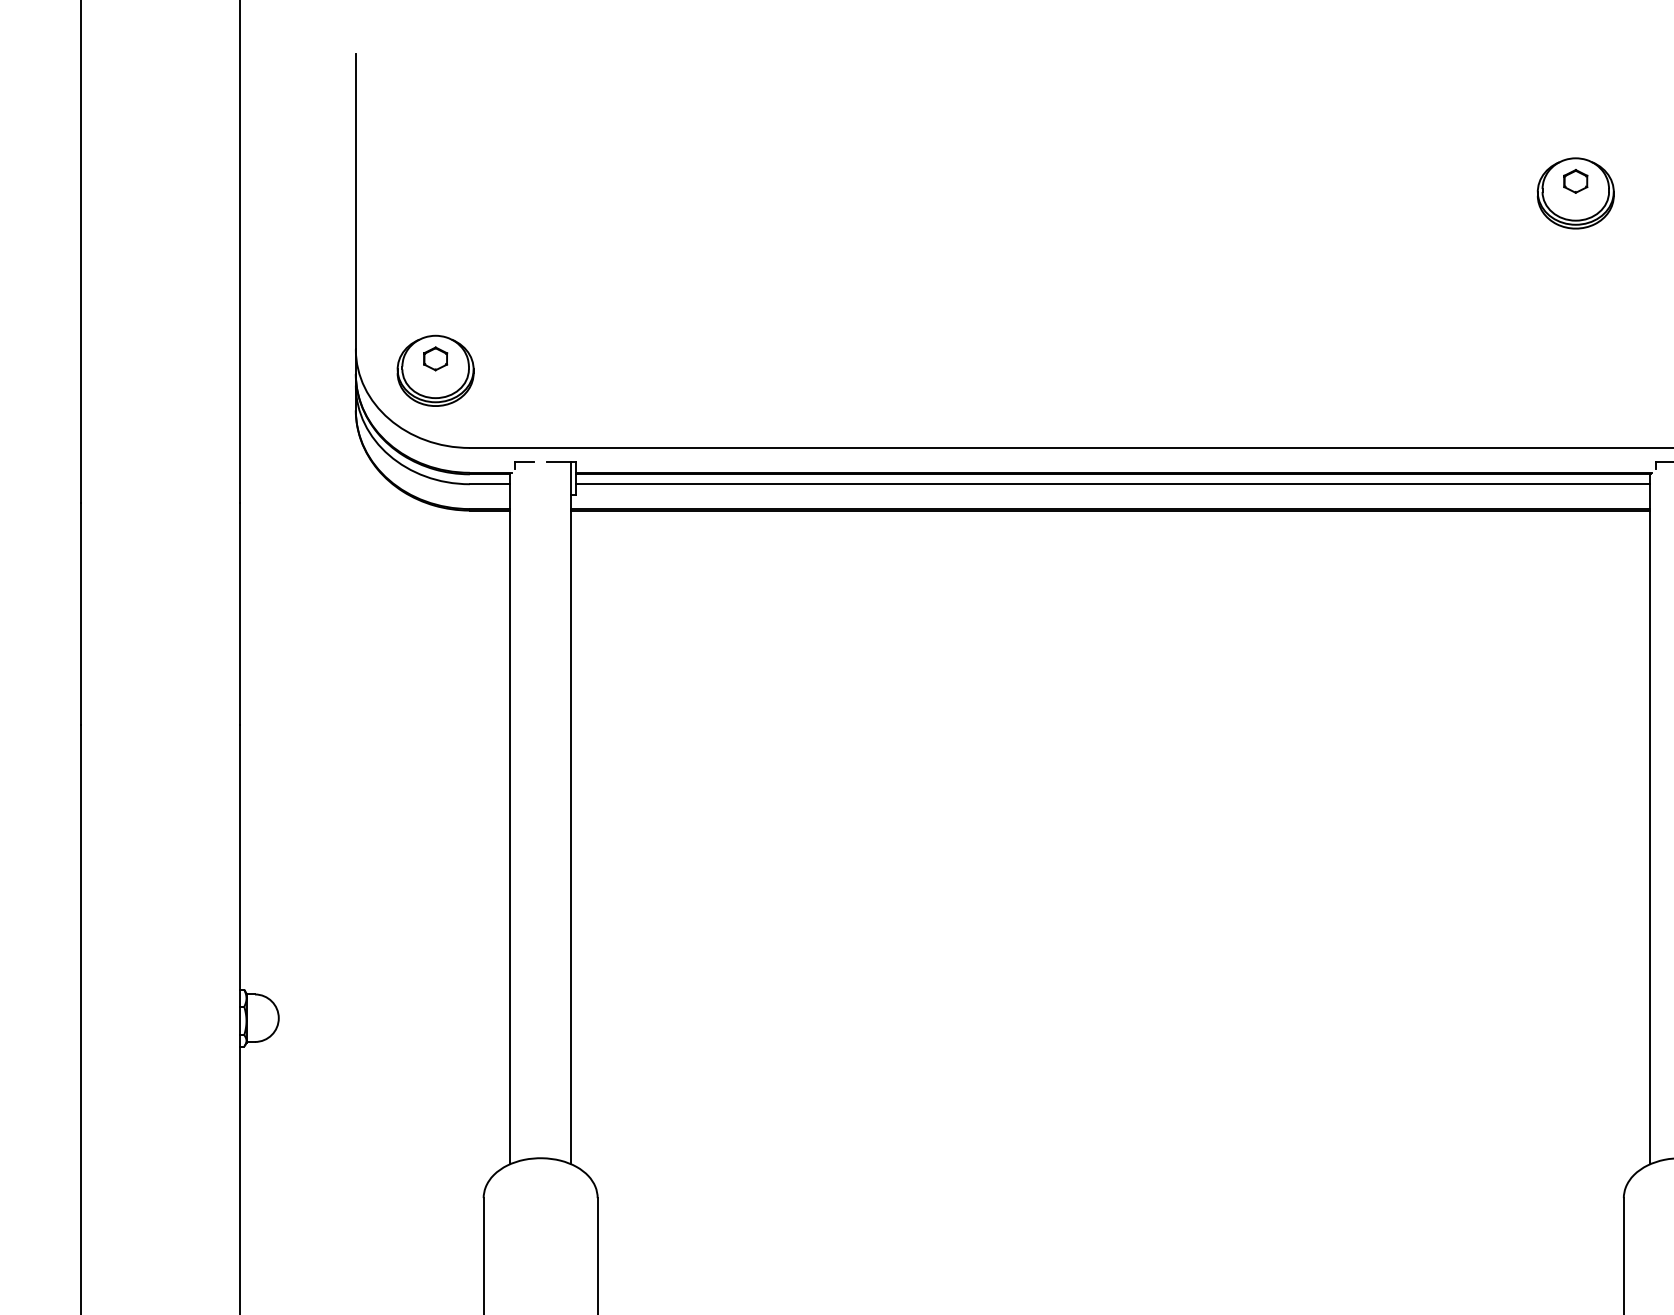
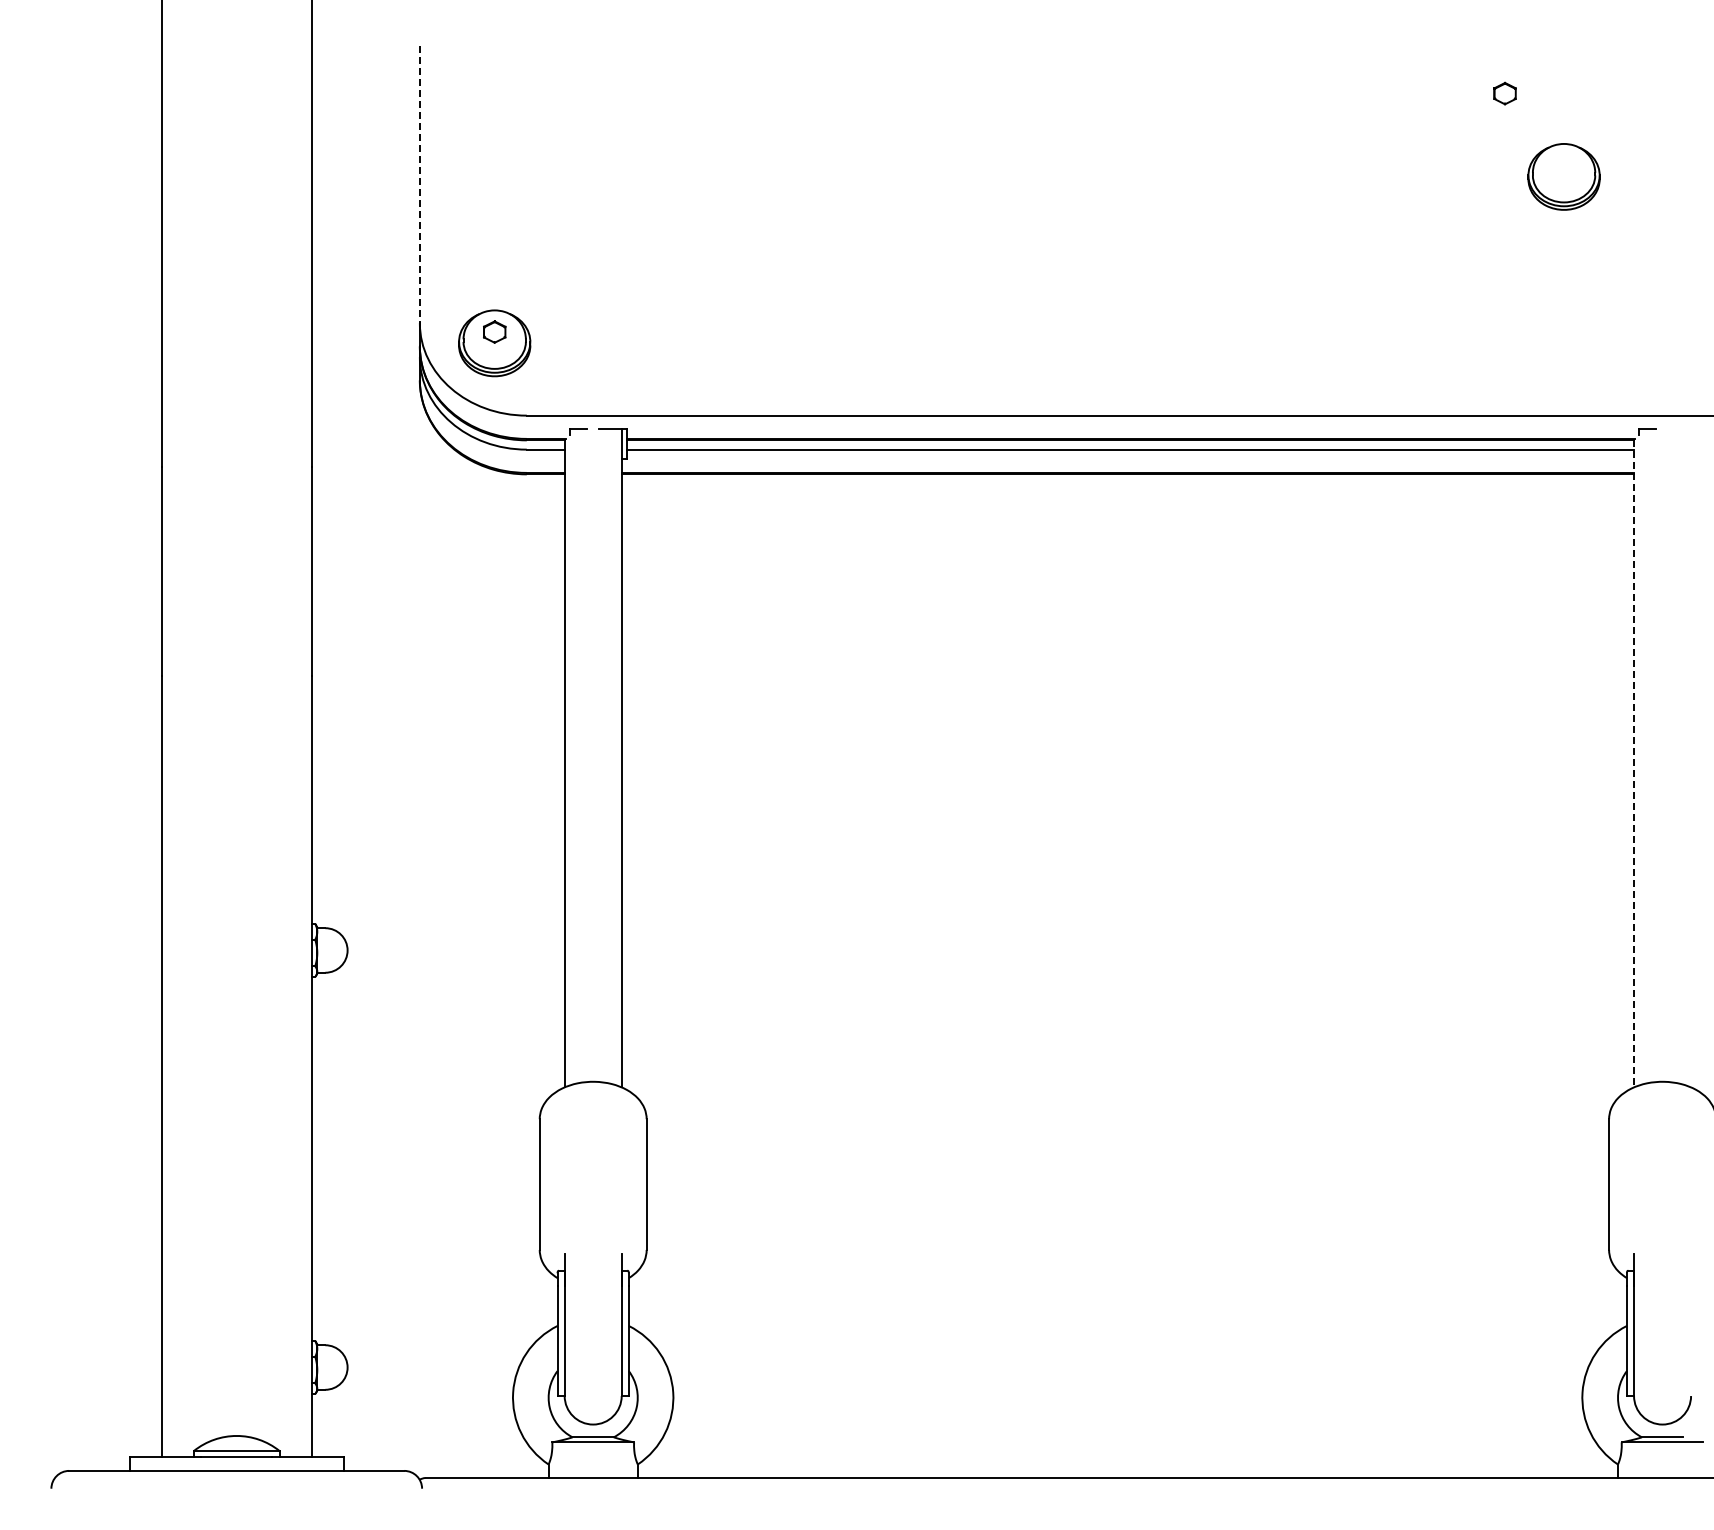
part: (1575, 181) -> (1504, 93), moved
line: (355, 201) -> (419, 184), solid -> dashed
line: (1650, 818) -> (1634, 763), solid -> dashed

